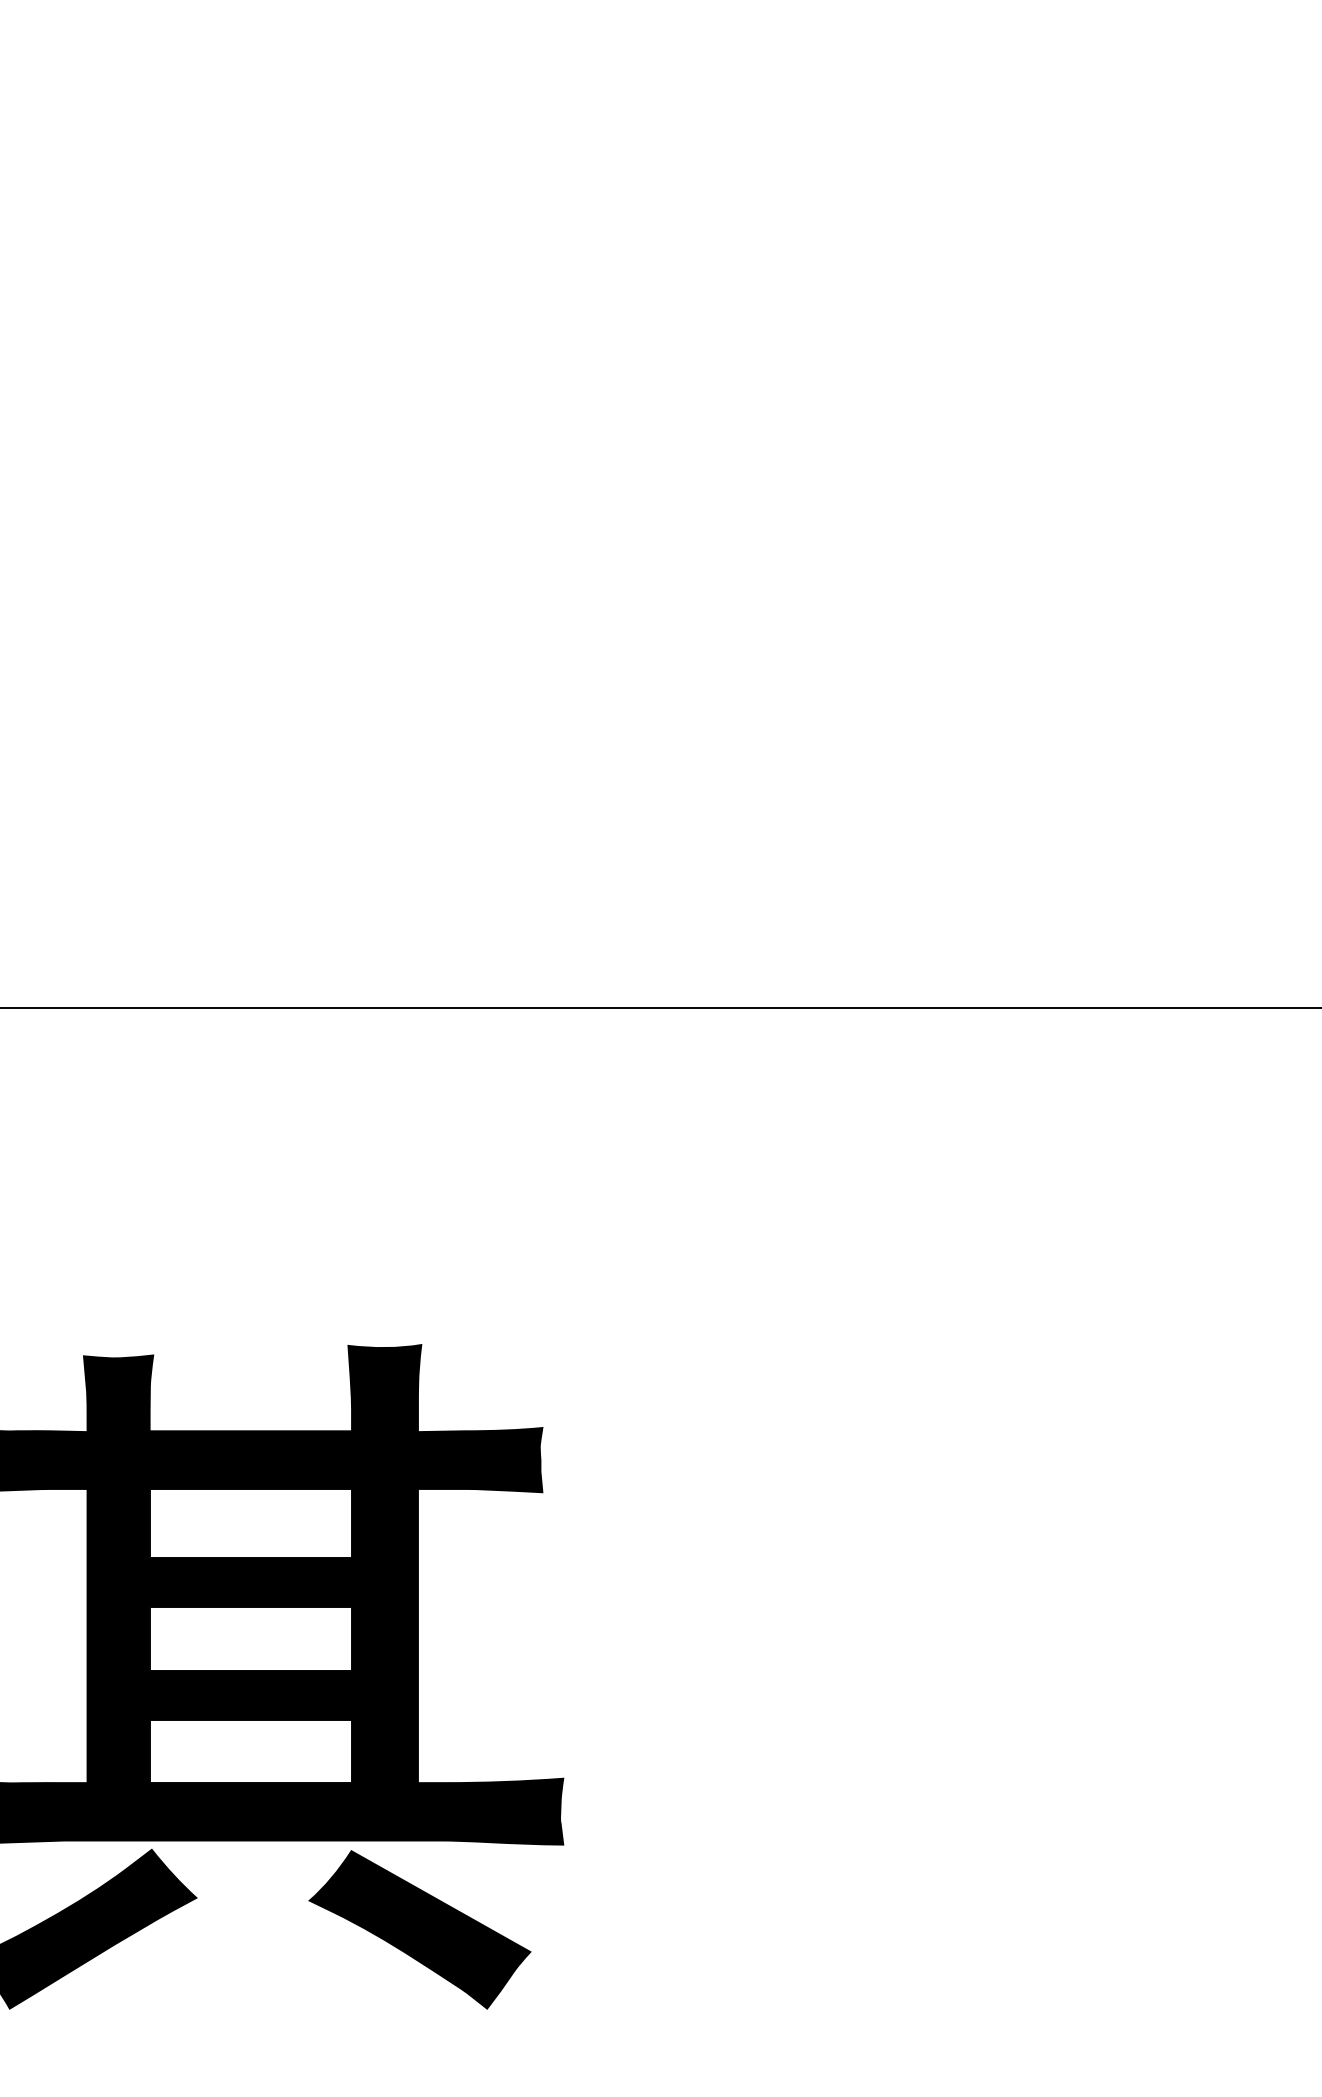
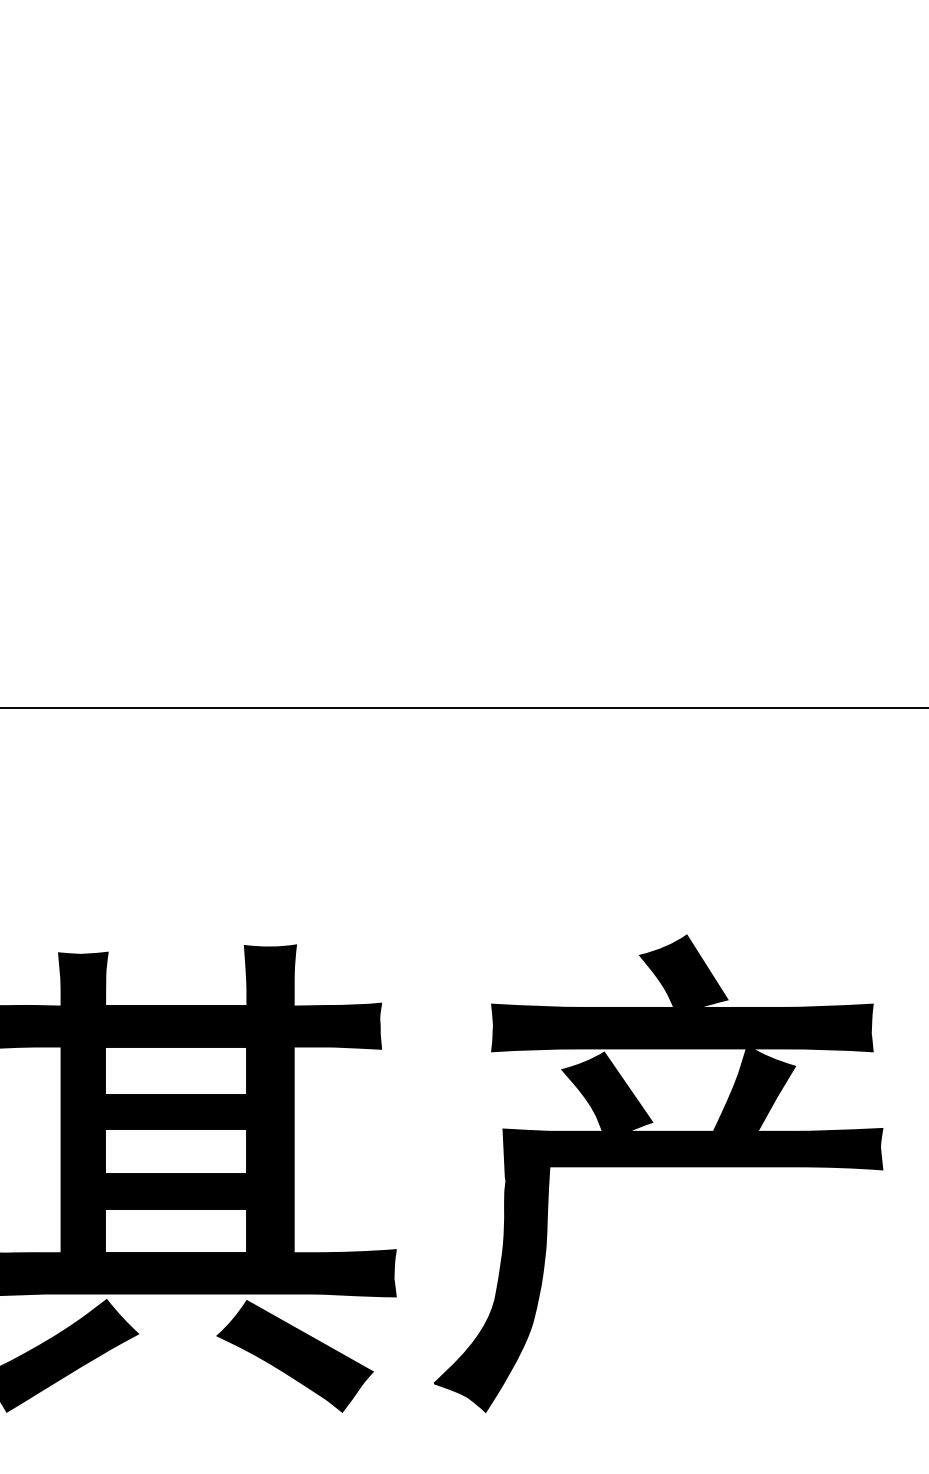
part: (936, 1660) -> (658, 1167), added

